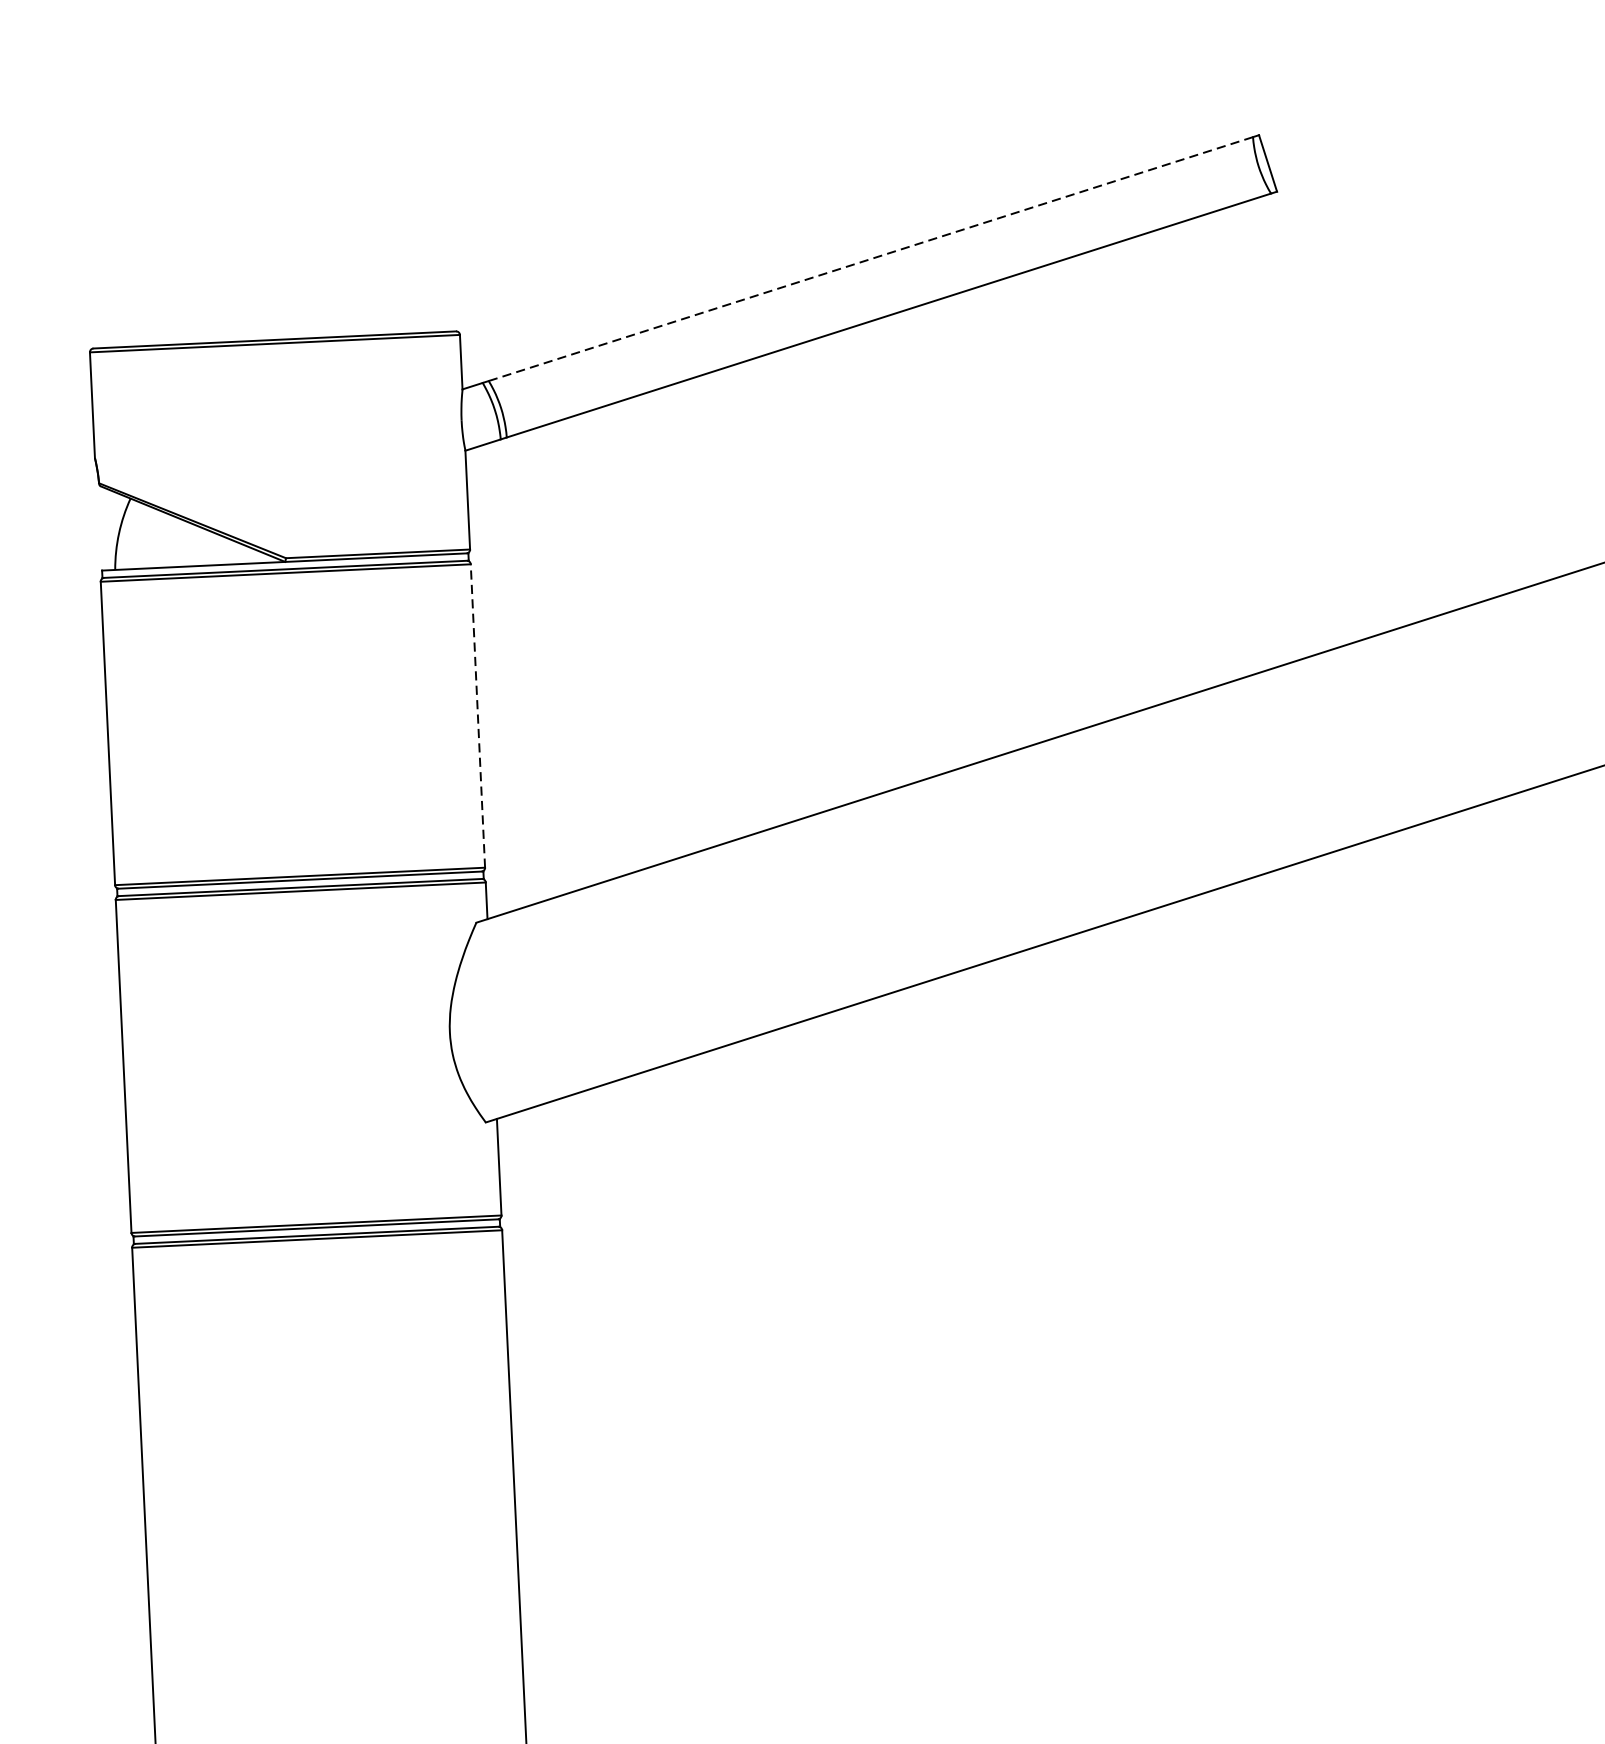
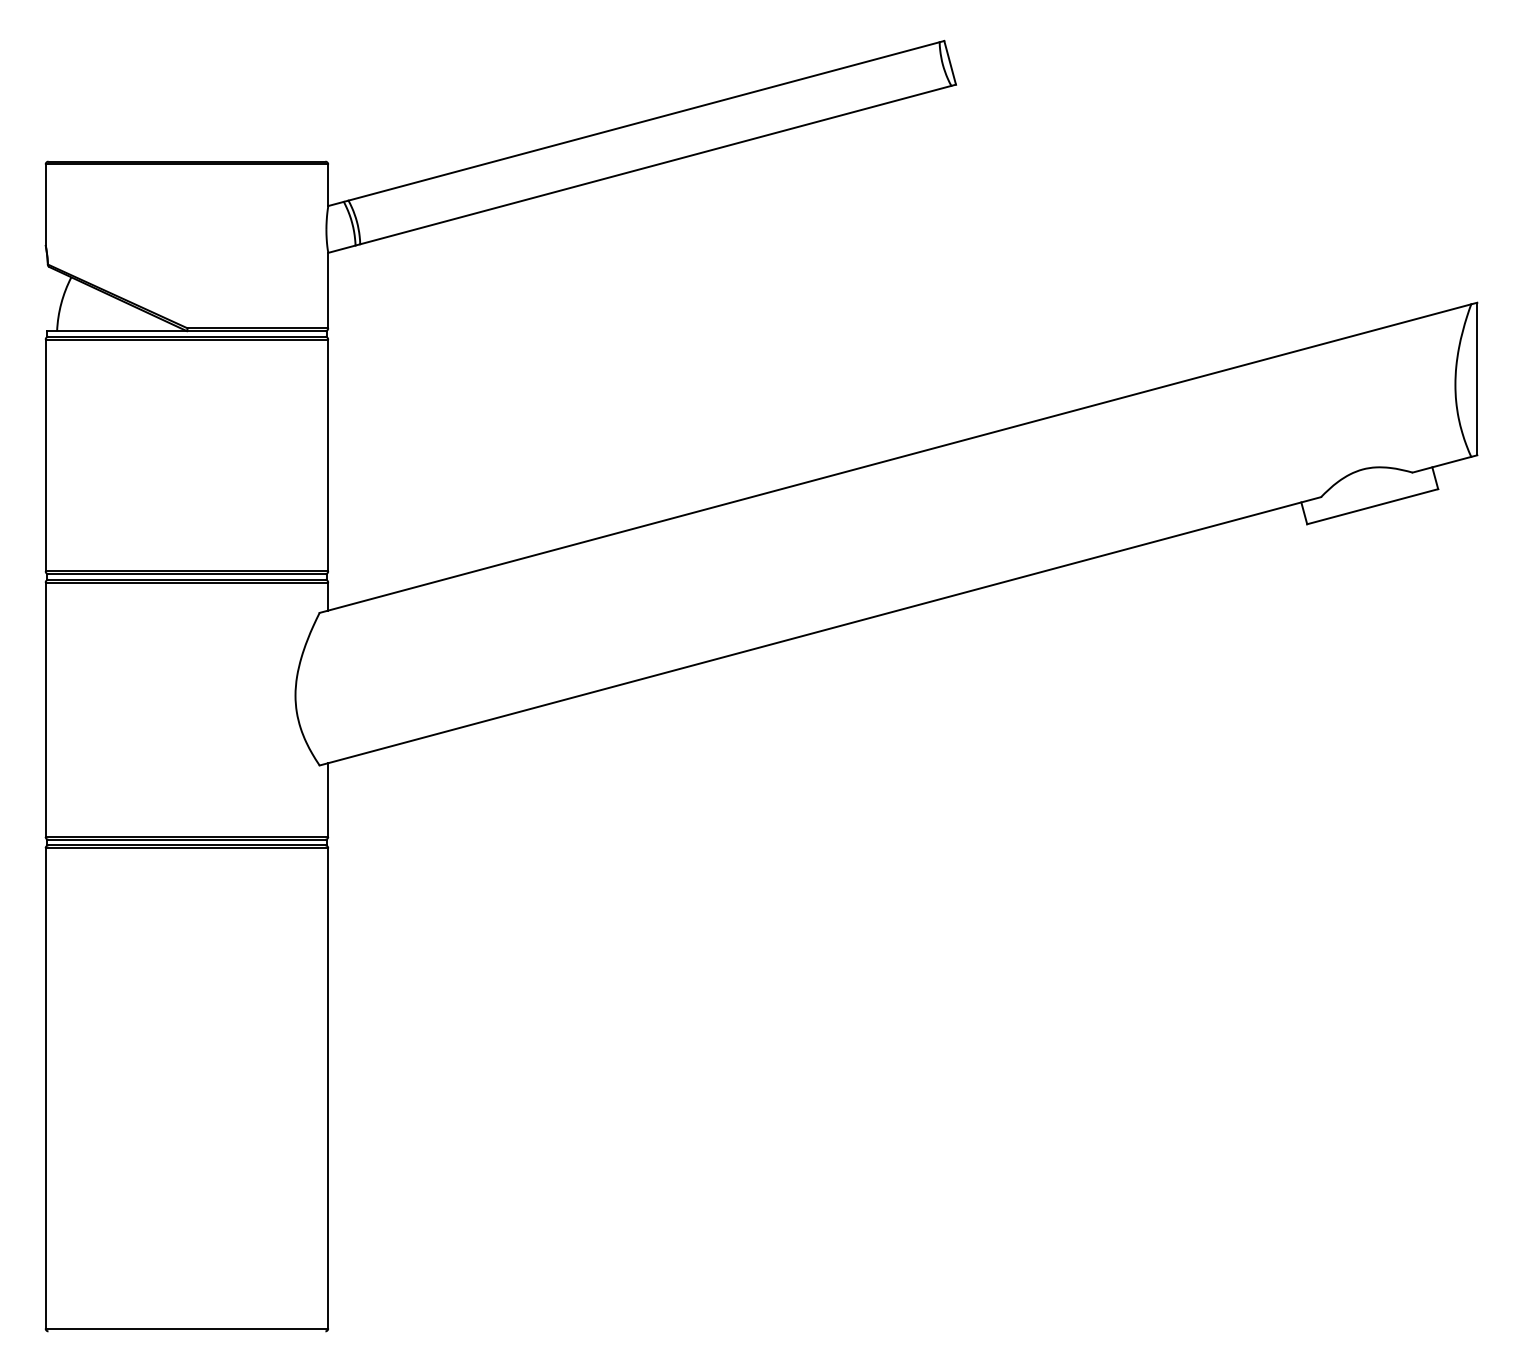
line: (870, 259) -> (643, 121), dashed -> solid
line: (478, 716) -> (328, 455), dashed -> solid

